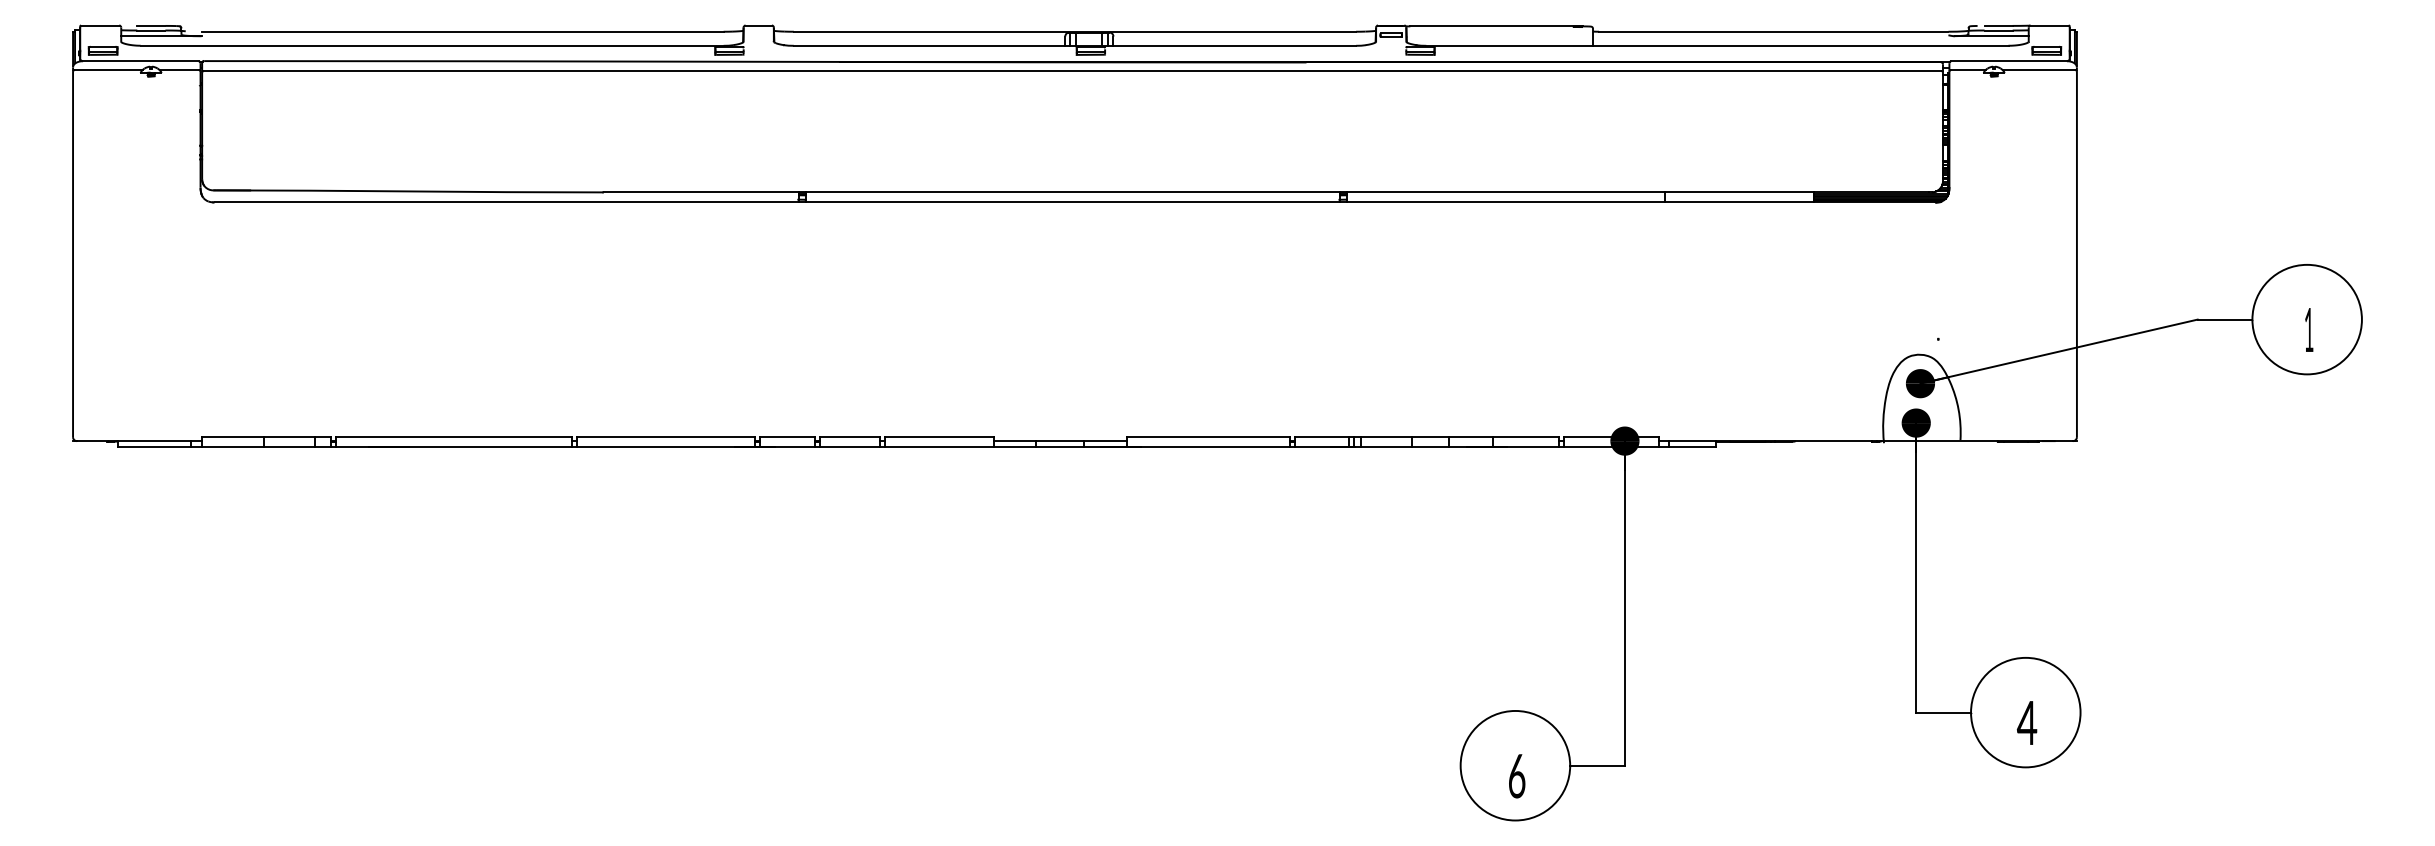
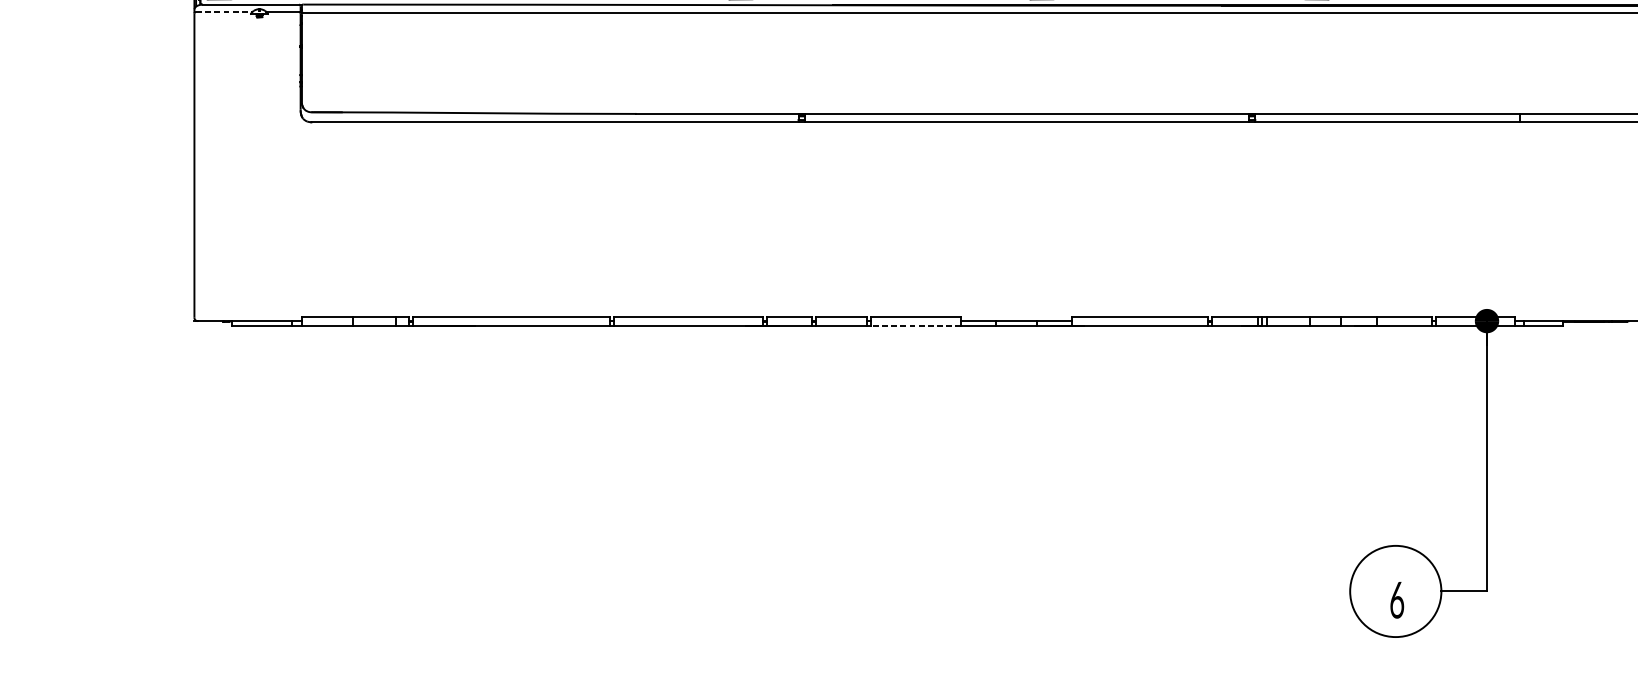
line: (108, 70) -> (223, 12), solid -> dashed
line: (939, 446) -> (916, 325), solid -> dashed

